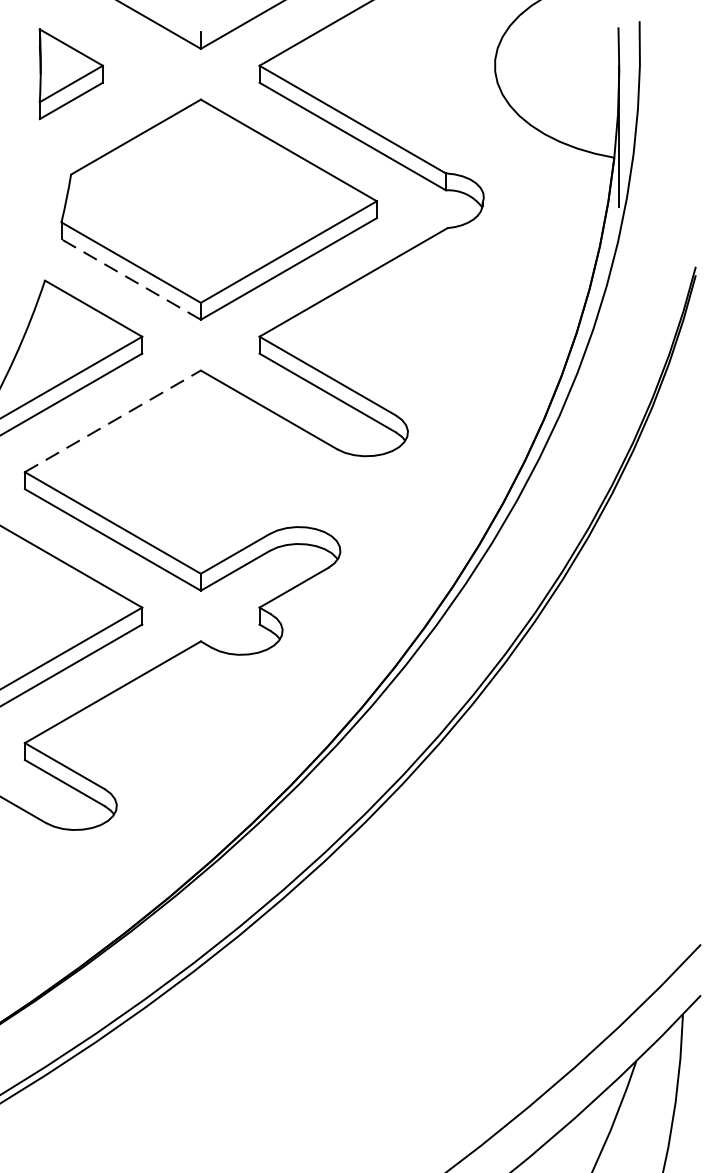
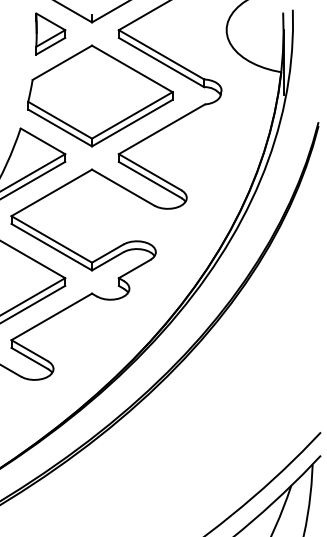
part: (70, 73) -> (50, 33), moved
line: (131, 280) -> (60, 128), dashed -> solid
line: (114, 420) -> (52, 192), dashed -> solid

